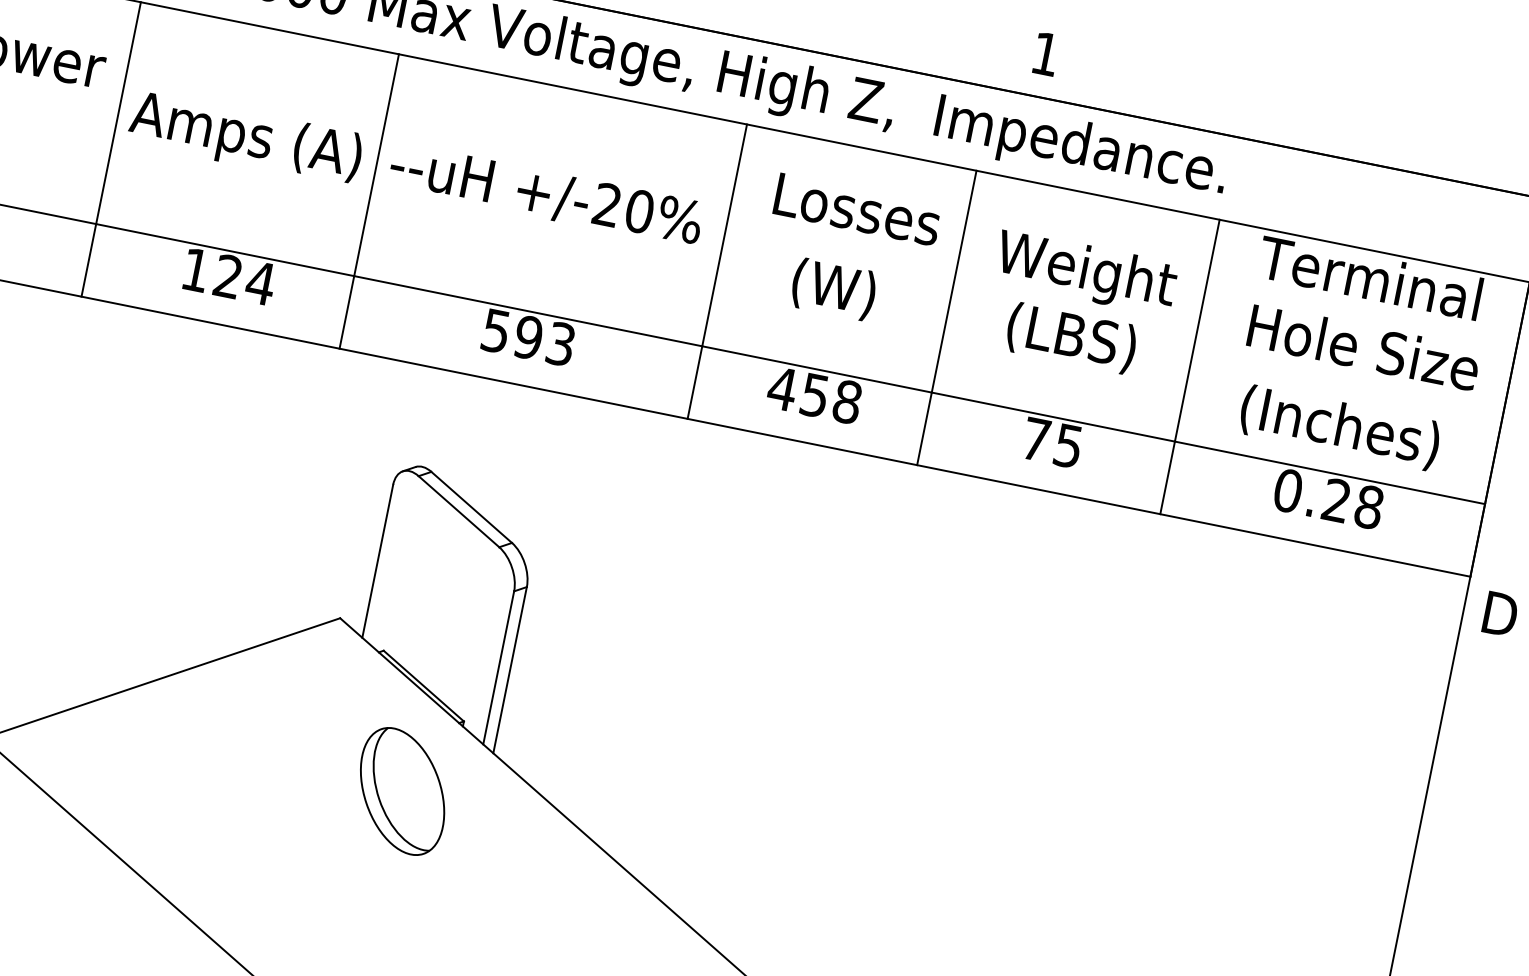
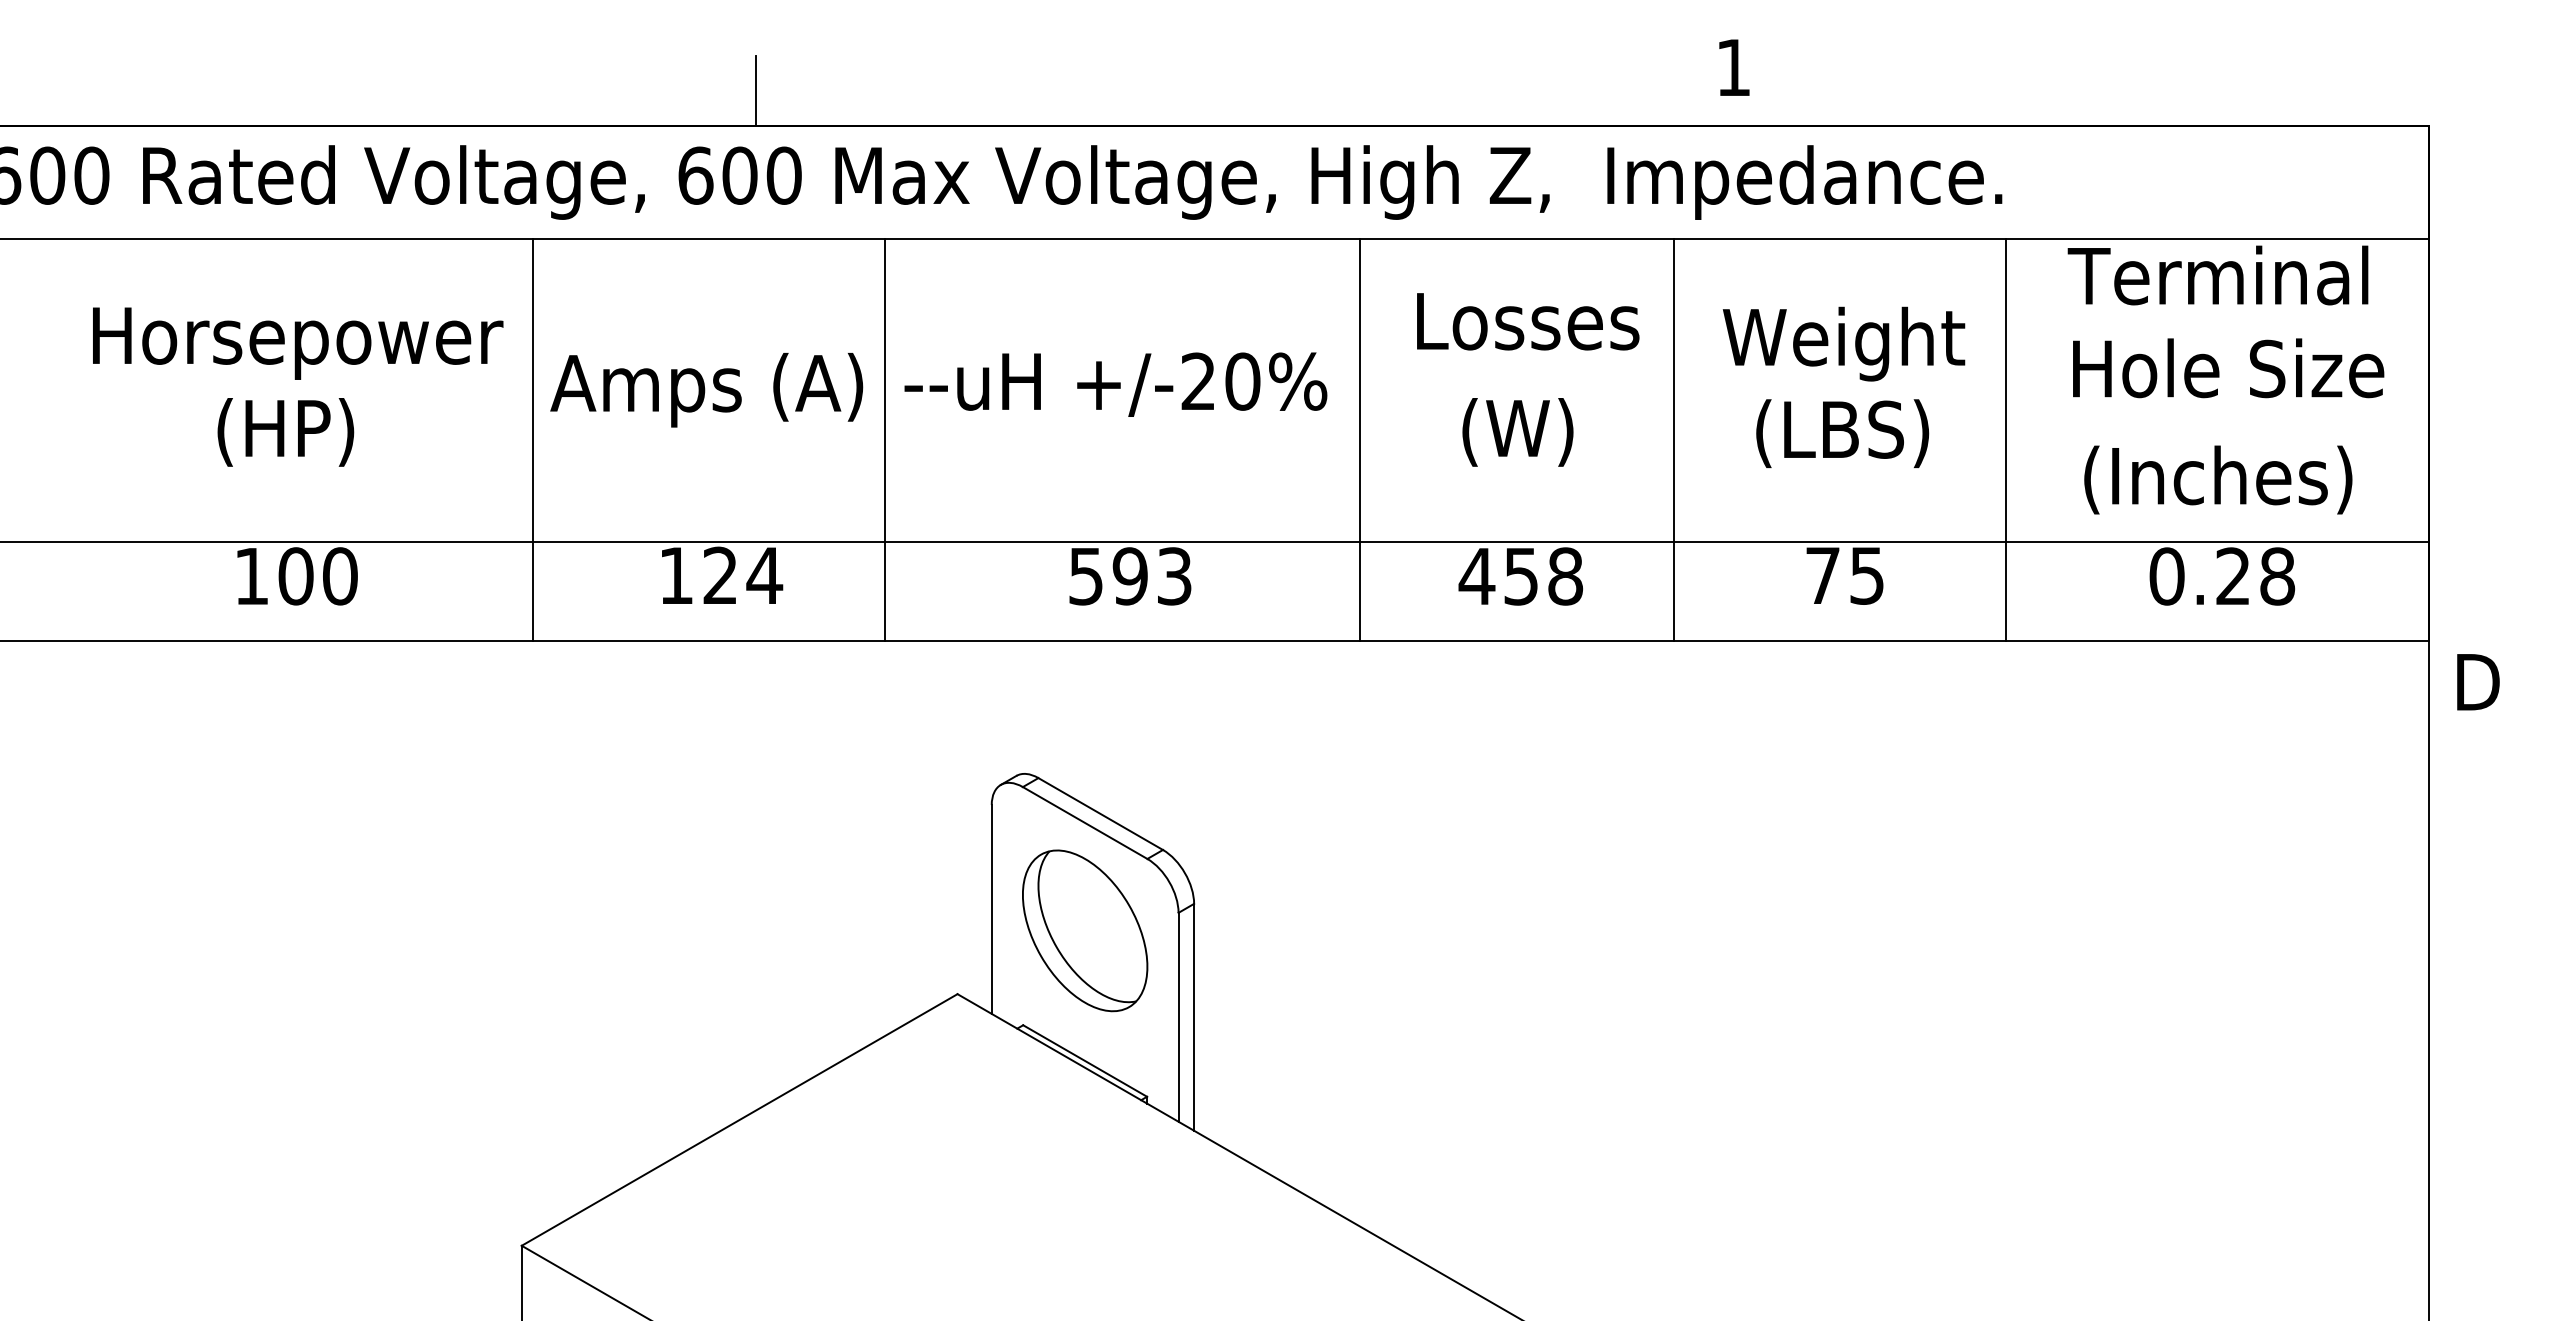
part: (402, 791) -> (1085, 930), moved

